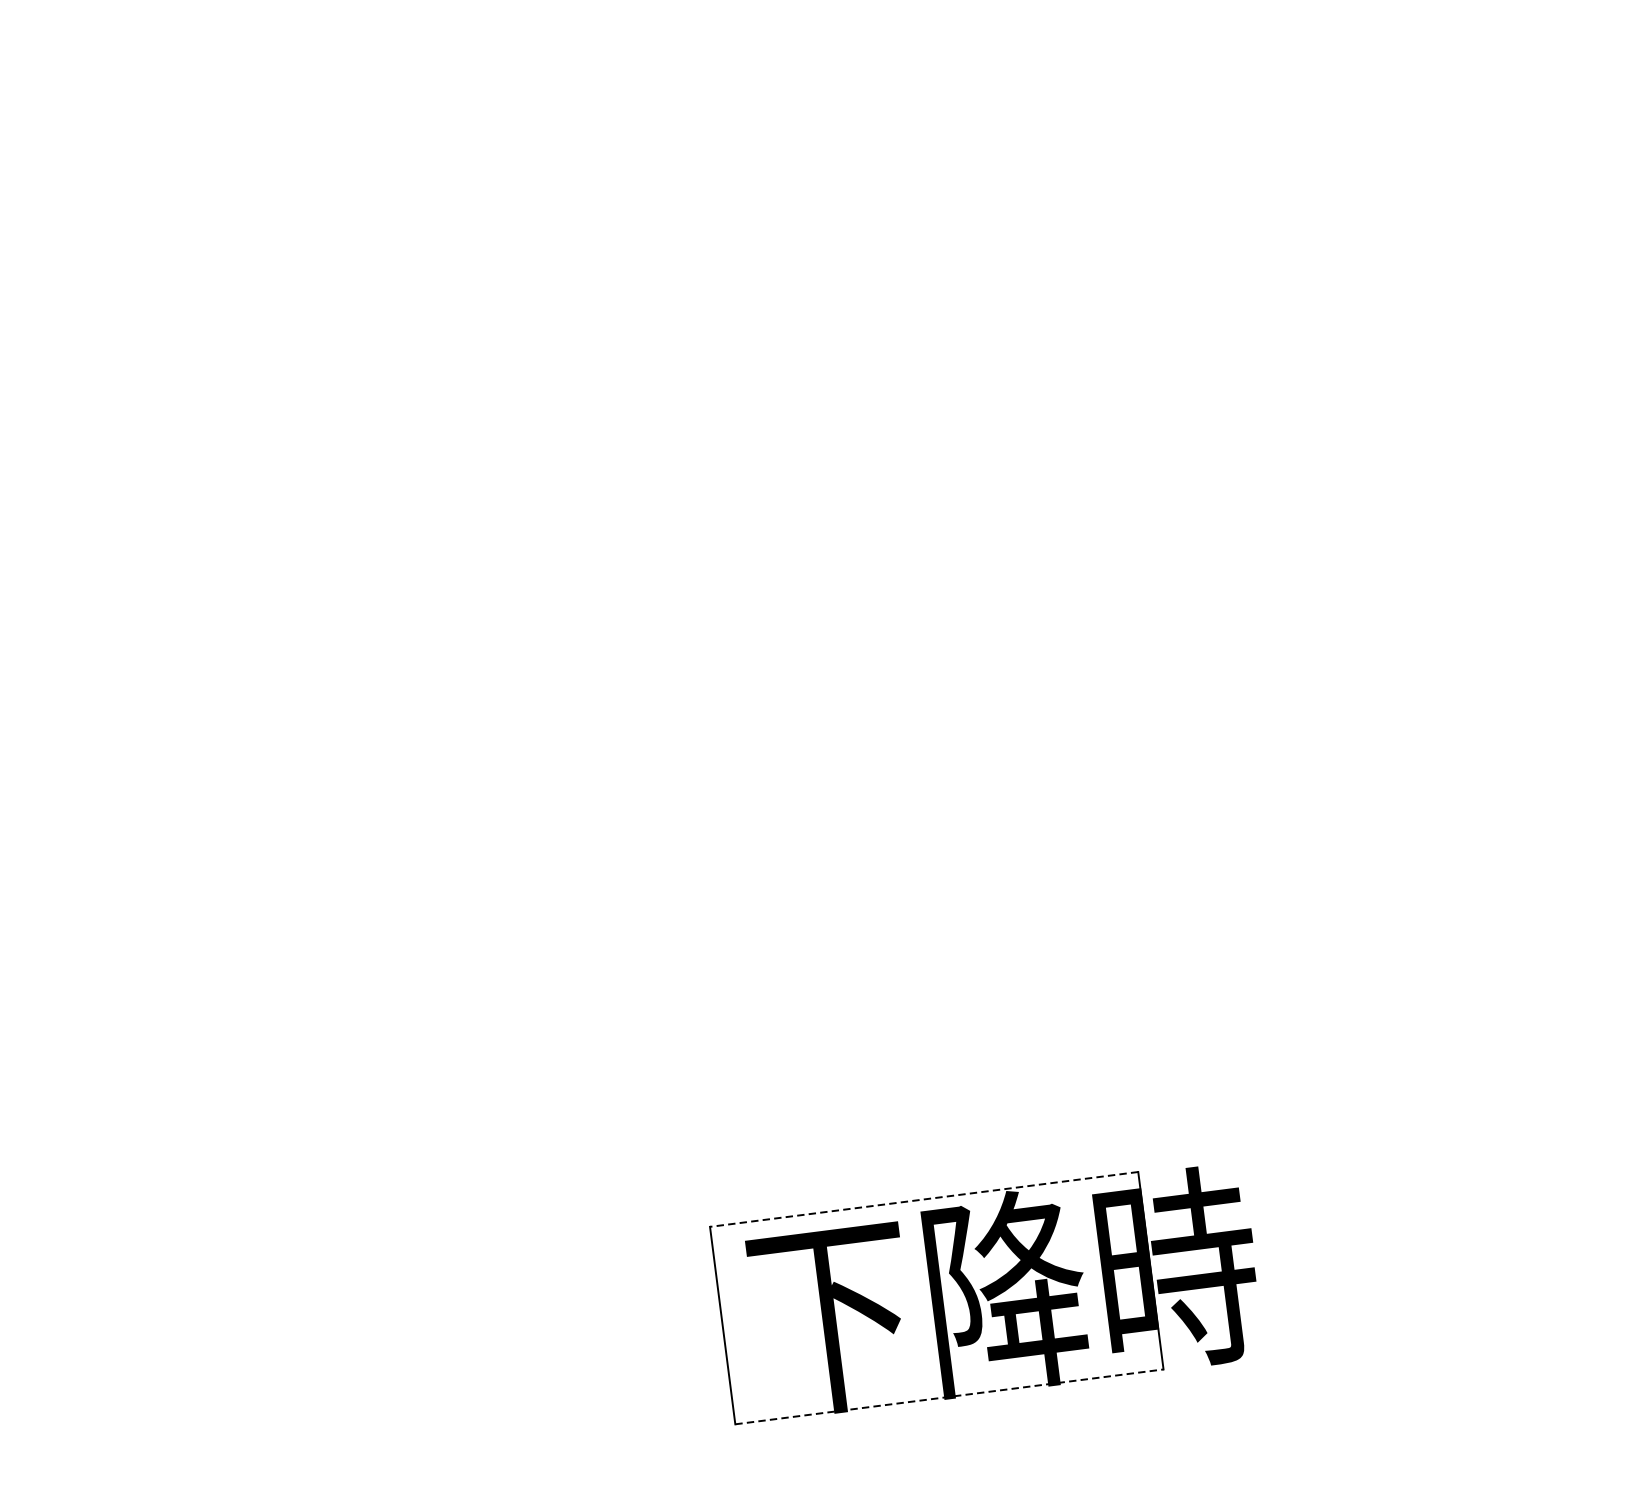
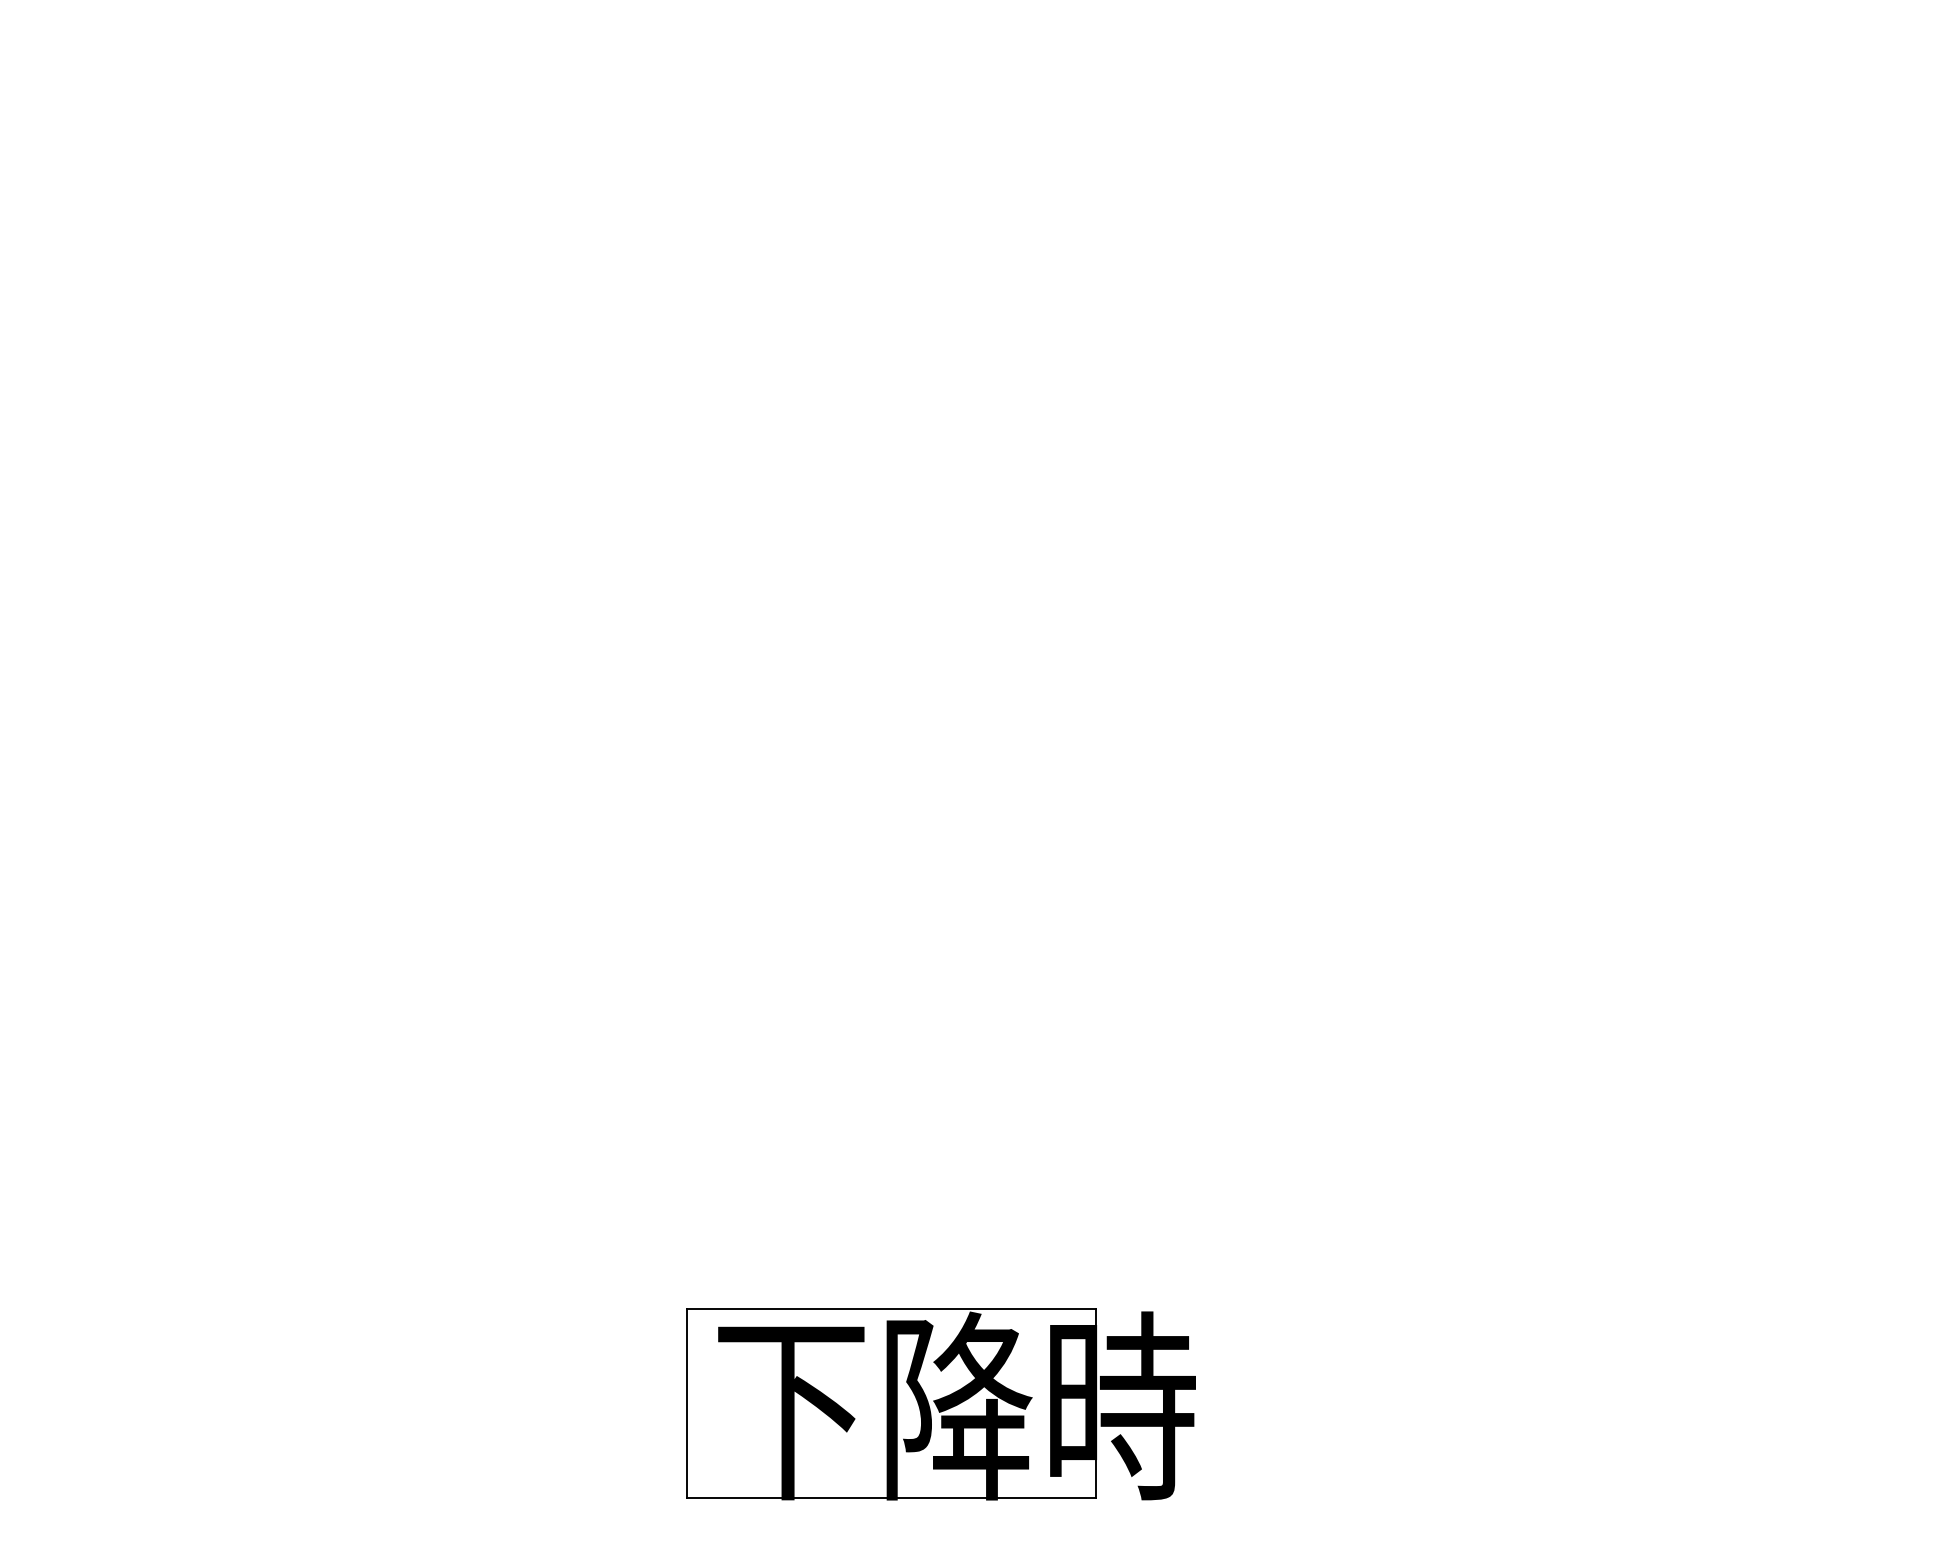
line: (923, 1199) -> (891, 1309), dashed -> solid
line: (949, 1397) -> (891, 1498), dashed -> solid

